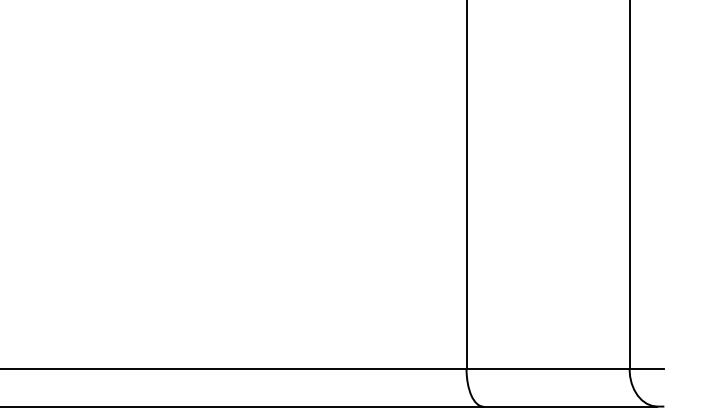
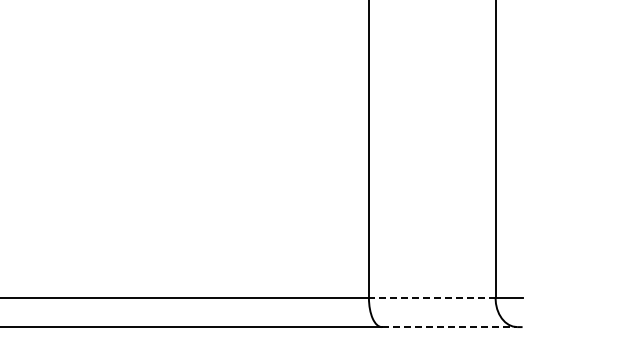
line: (547, 369) -> (431, 298), solid -> dashed
line: (570, 407) -> (449, 327), solid -> dashed

